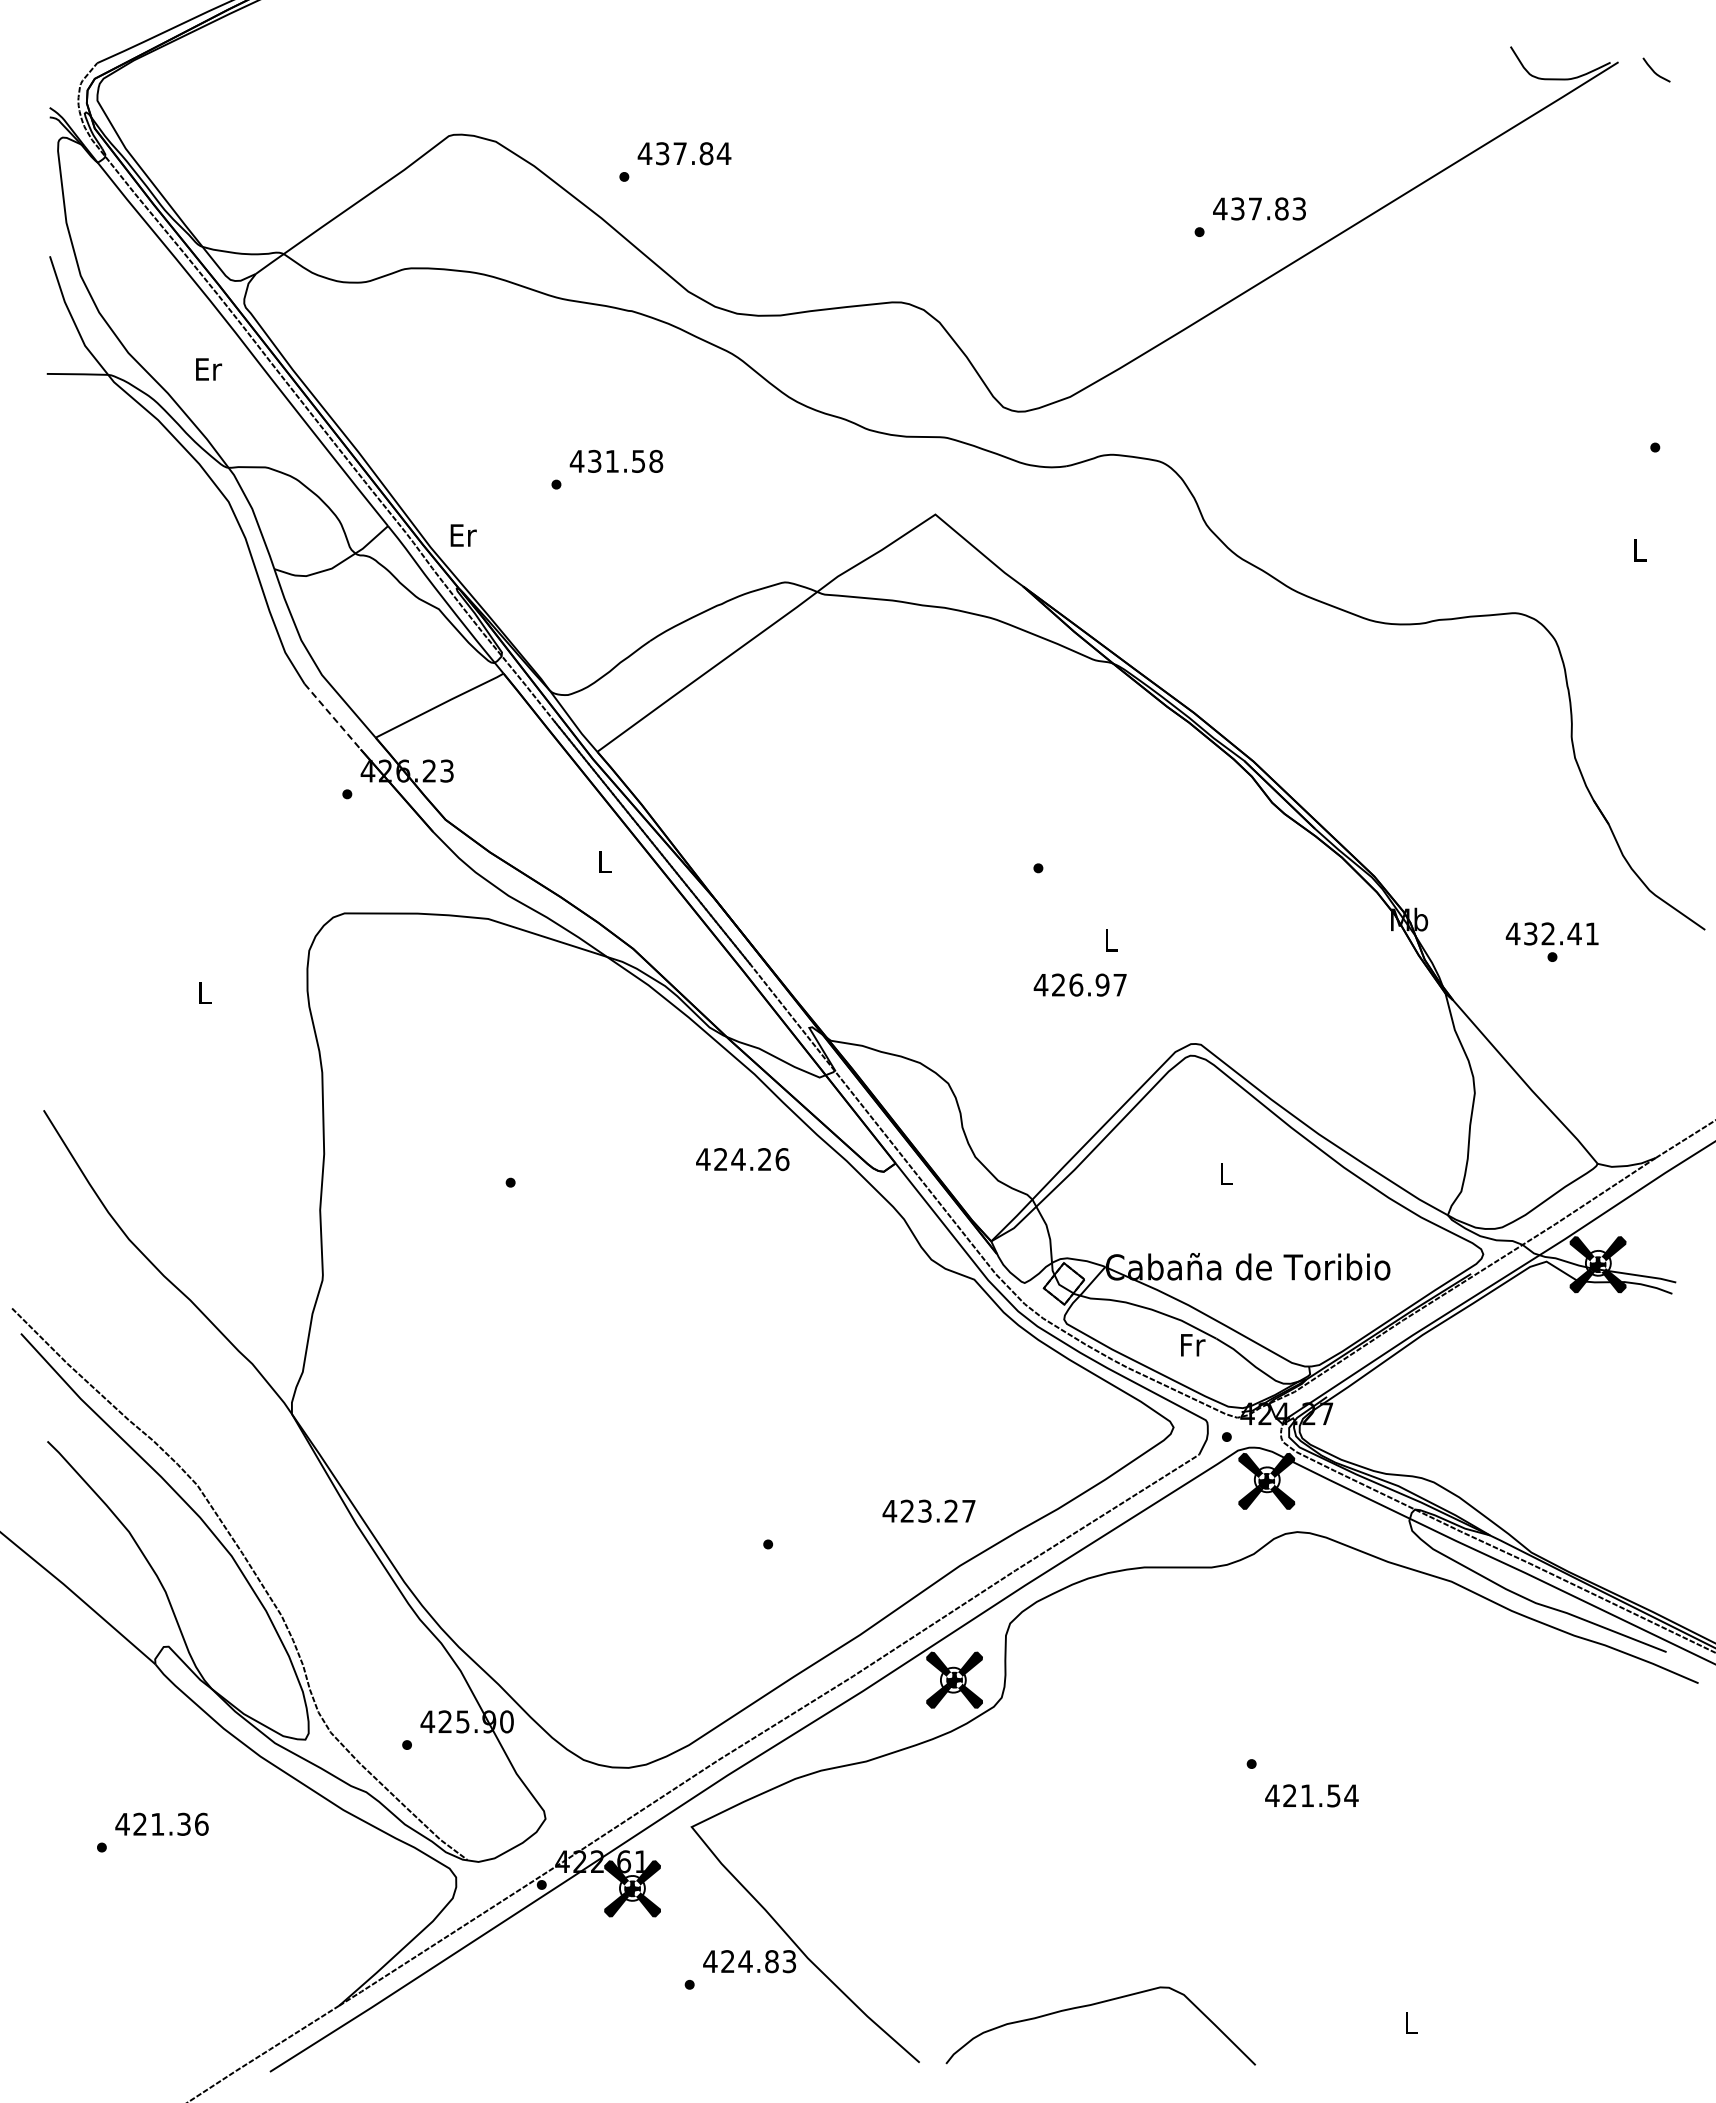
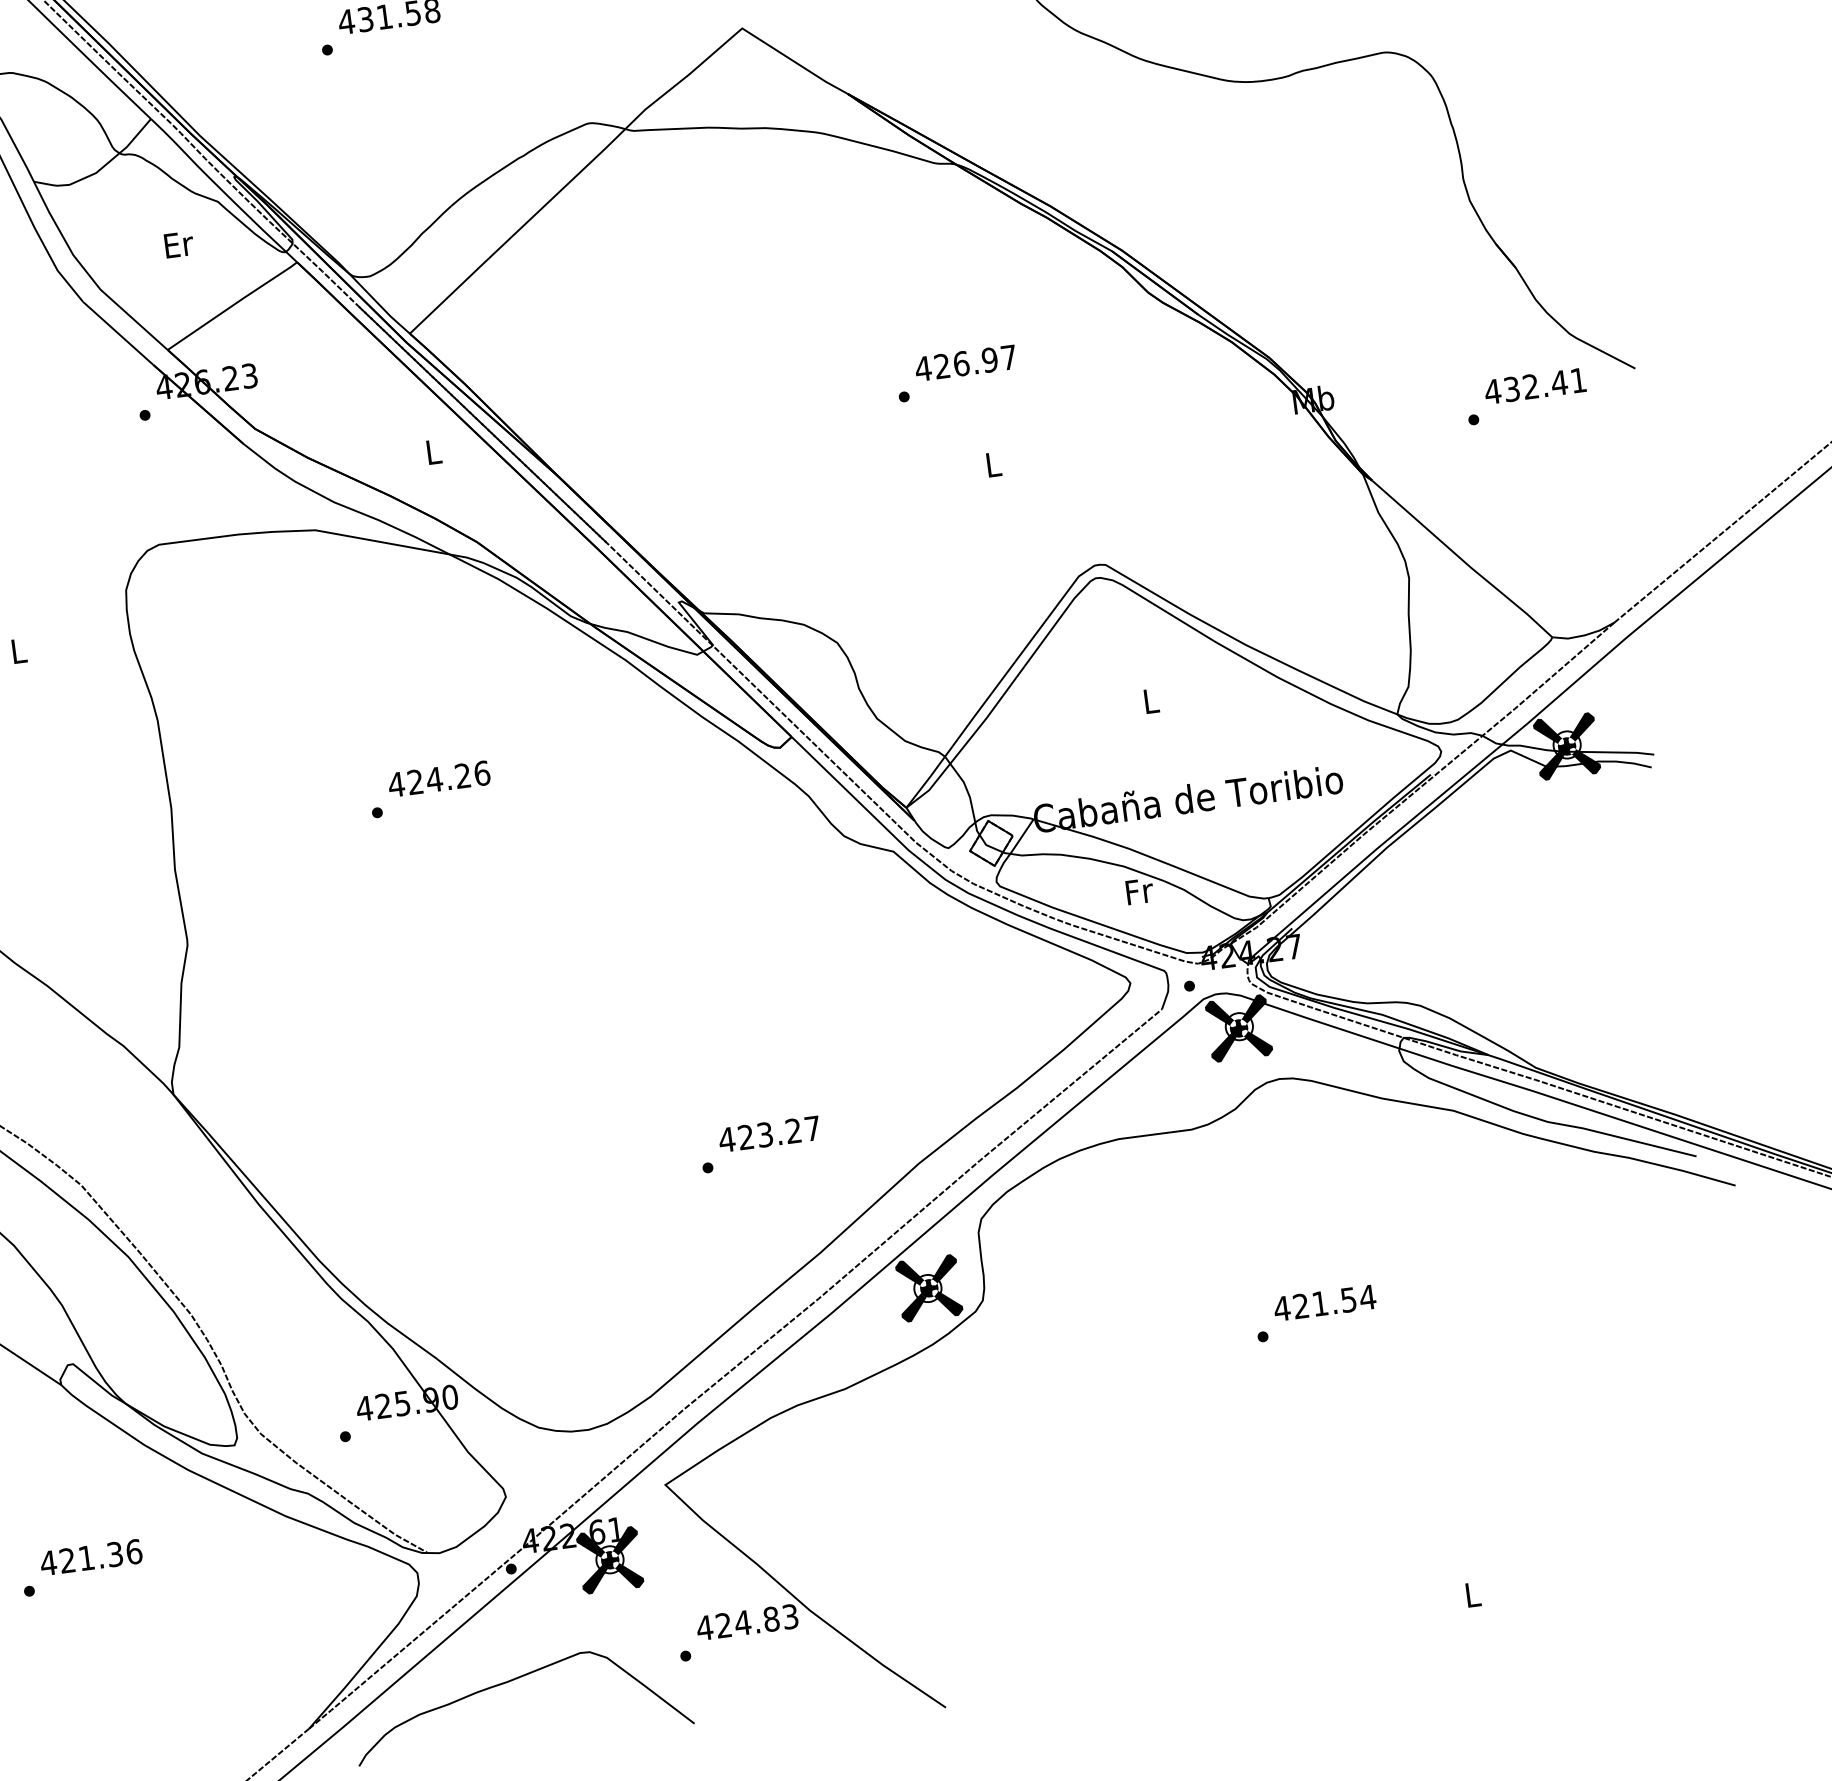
text: (463, 535) -> (179, 244), moved
line: (332, 716) -> (117, 333), dashed -> solid
text: (1551, 933) -> (1534, 385), moved
text: (1079, 984) -> (964, 362), moved
text: (742, 1159) -> (438, 779), moved
text: (928, 1510) -> (768, 1133), moved
text: (1311, 1795) -> (1324, 1302), moved
curve: (1093, 2005) -> (510, 1682), moved

